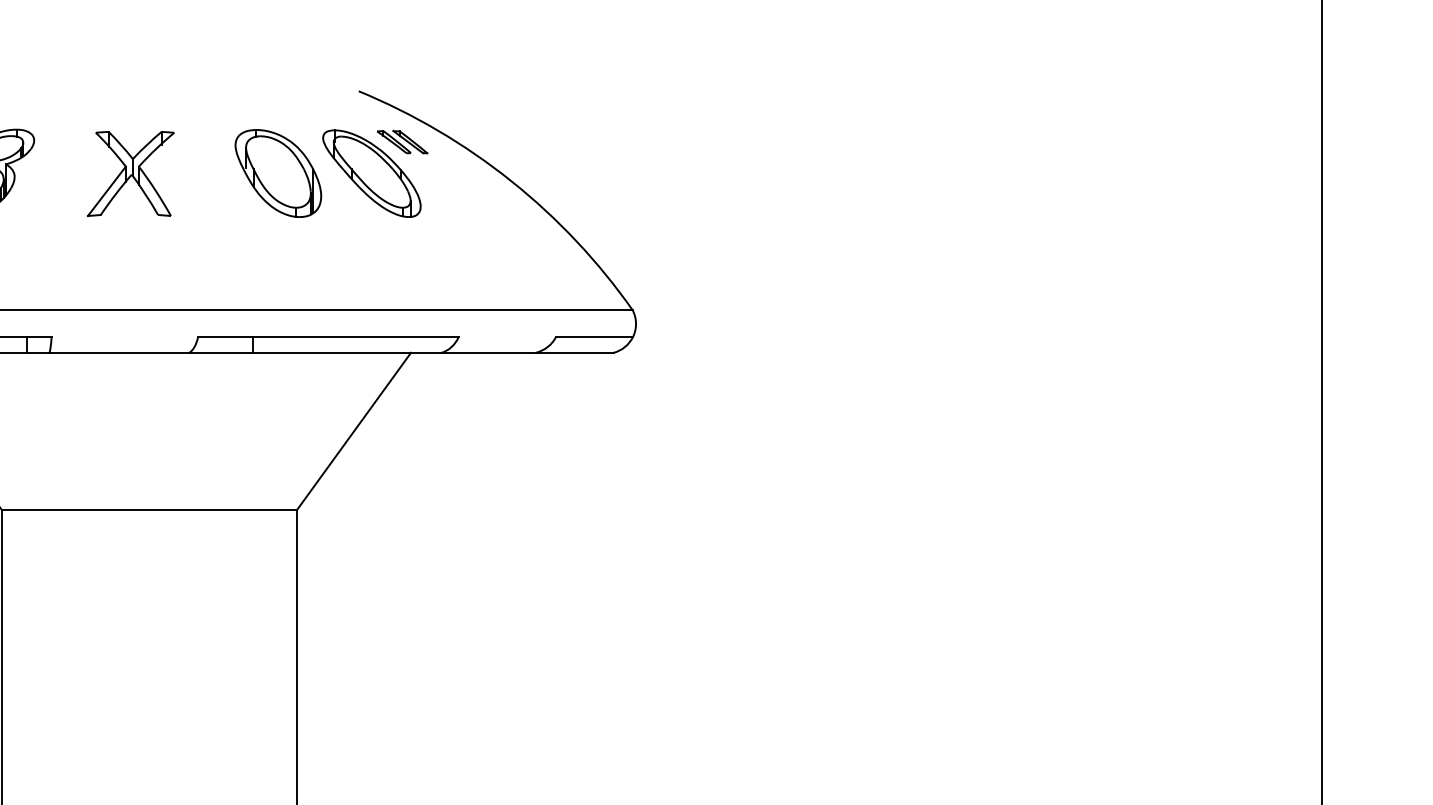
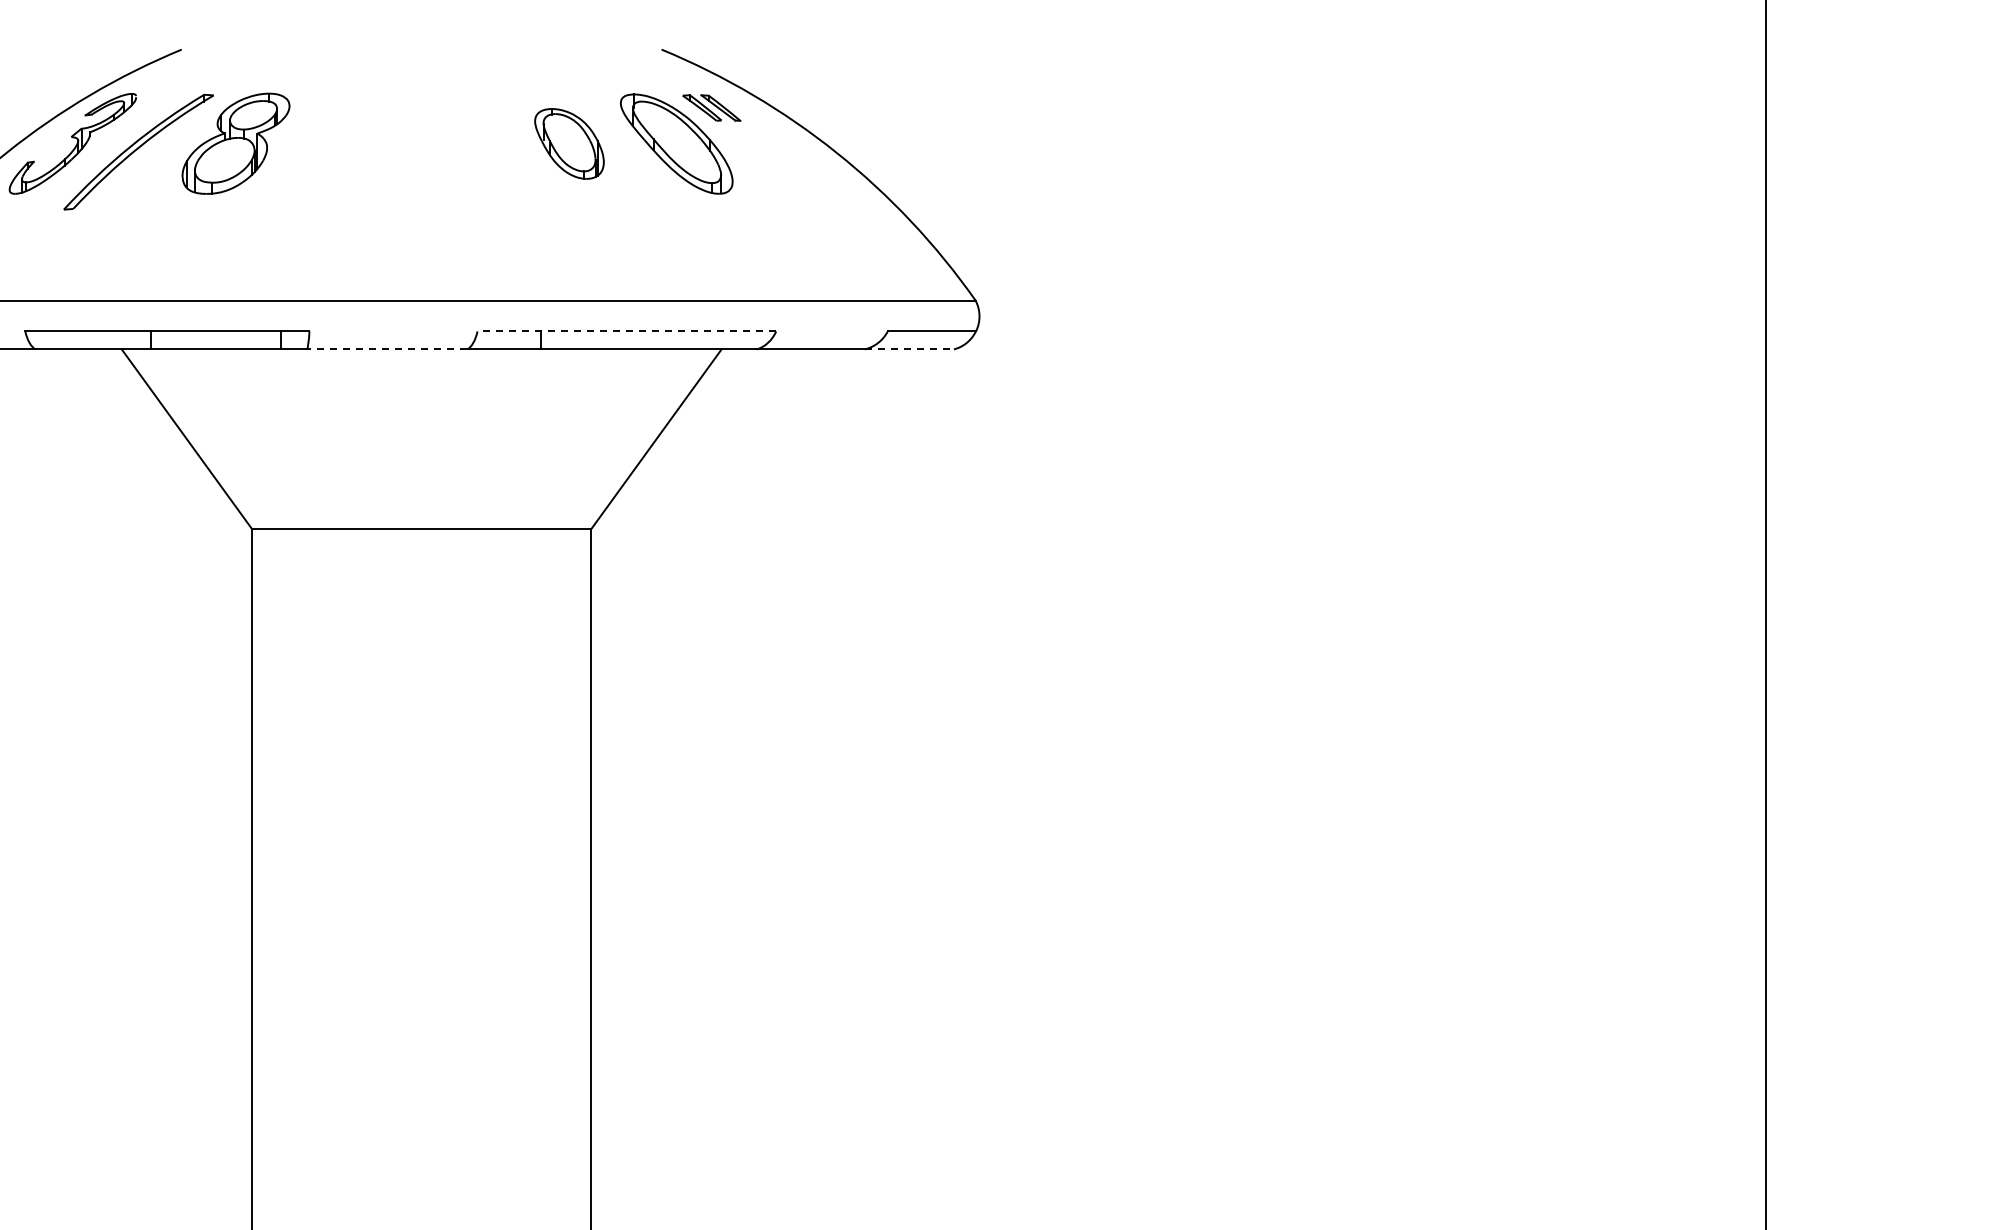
part: (278, 173) -> (569, 143), size x0.7
part: (130, 174) -> (400, 144), removed
line: (328, 337) -> (626, 331), solid -> dashed
line: (118, 352) -> (386, 349), solid -> dashed
line: (574, 352) -> (909, 349), solid -> dashed

